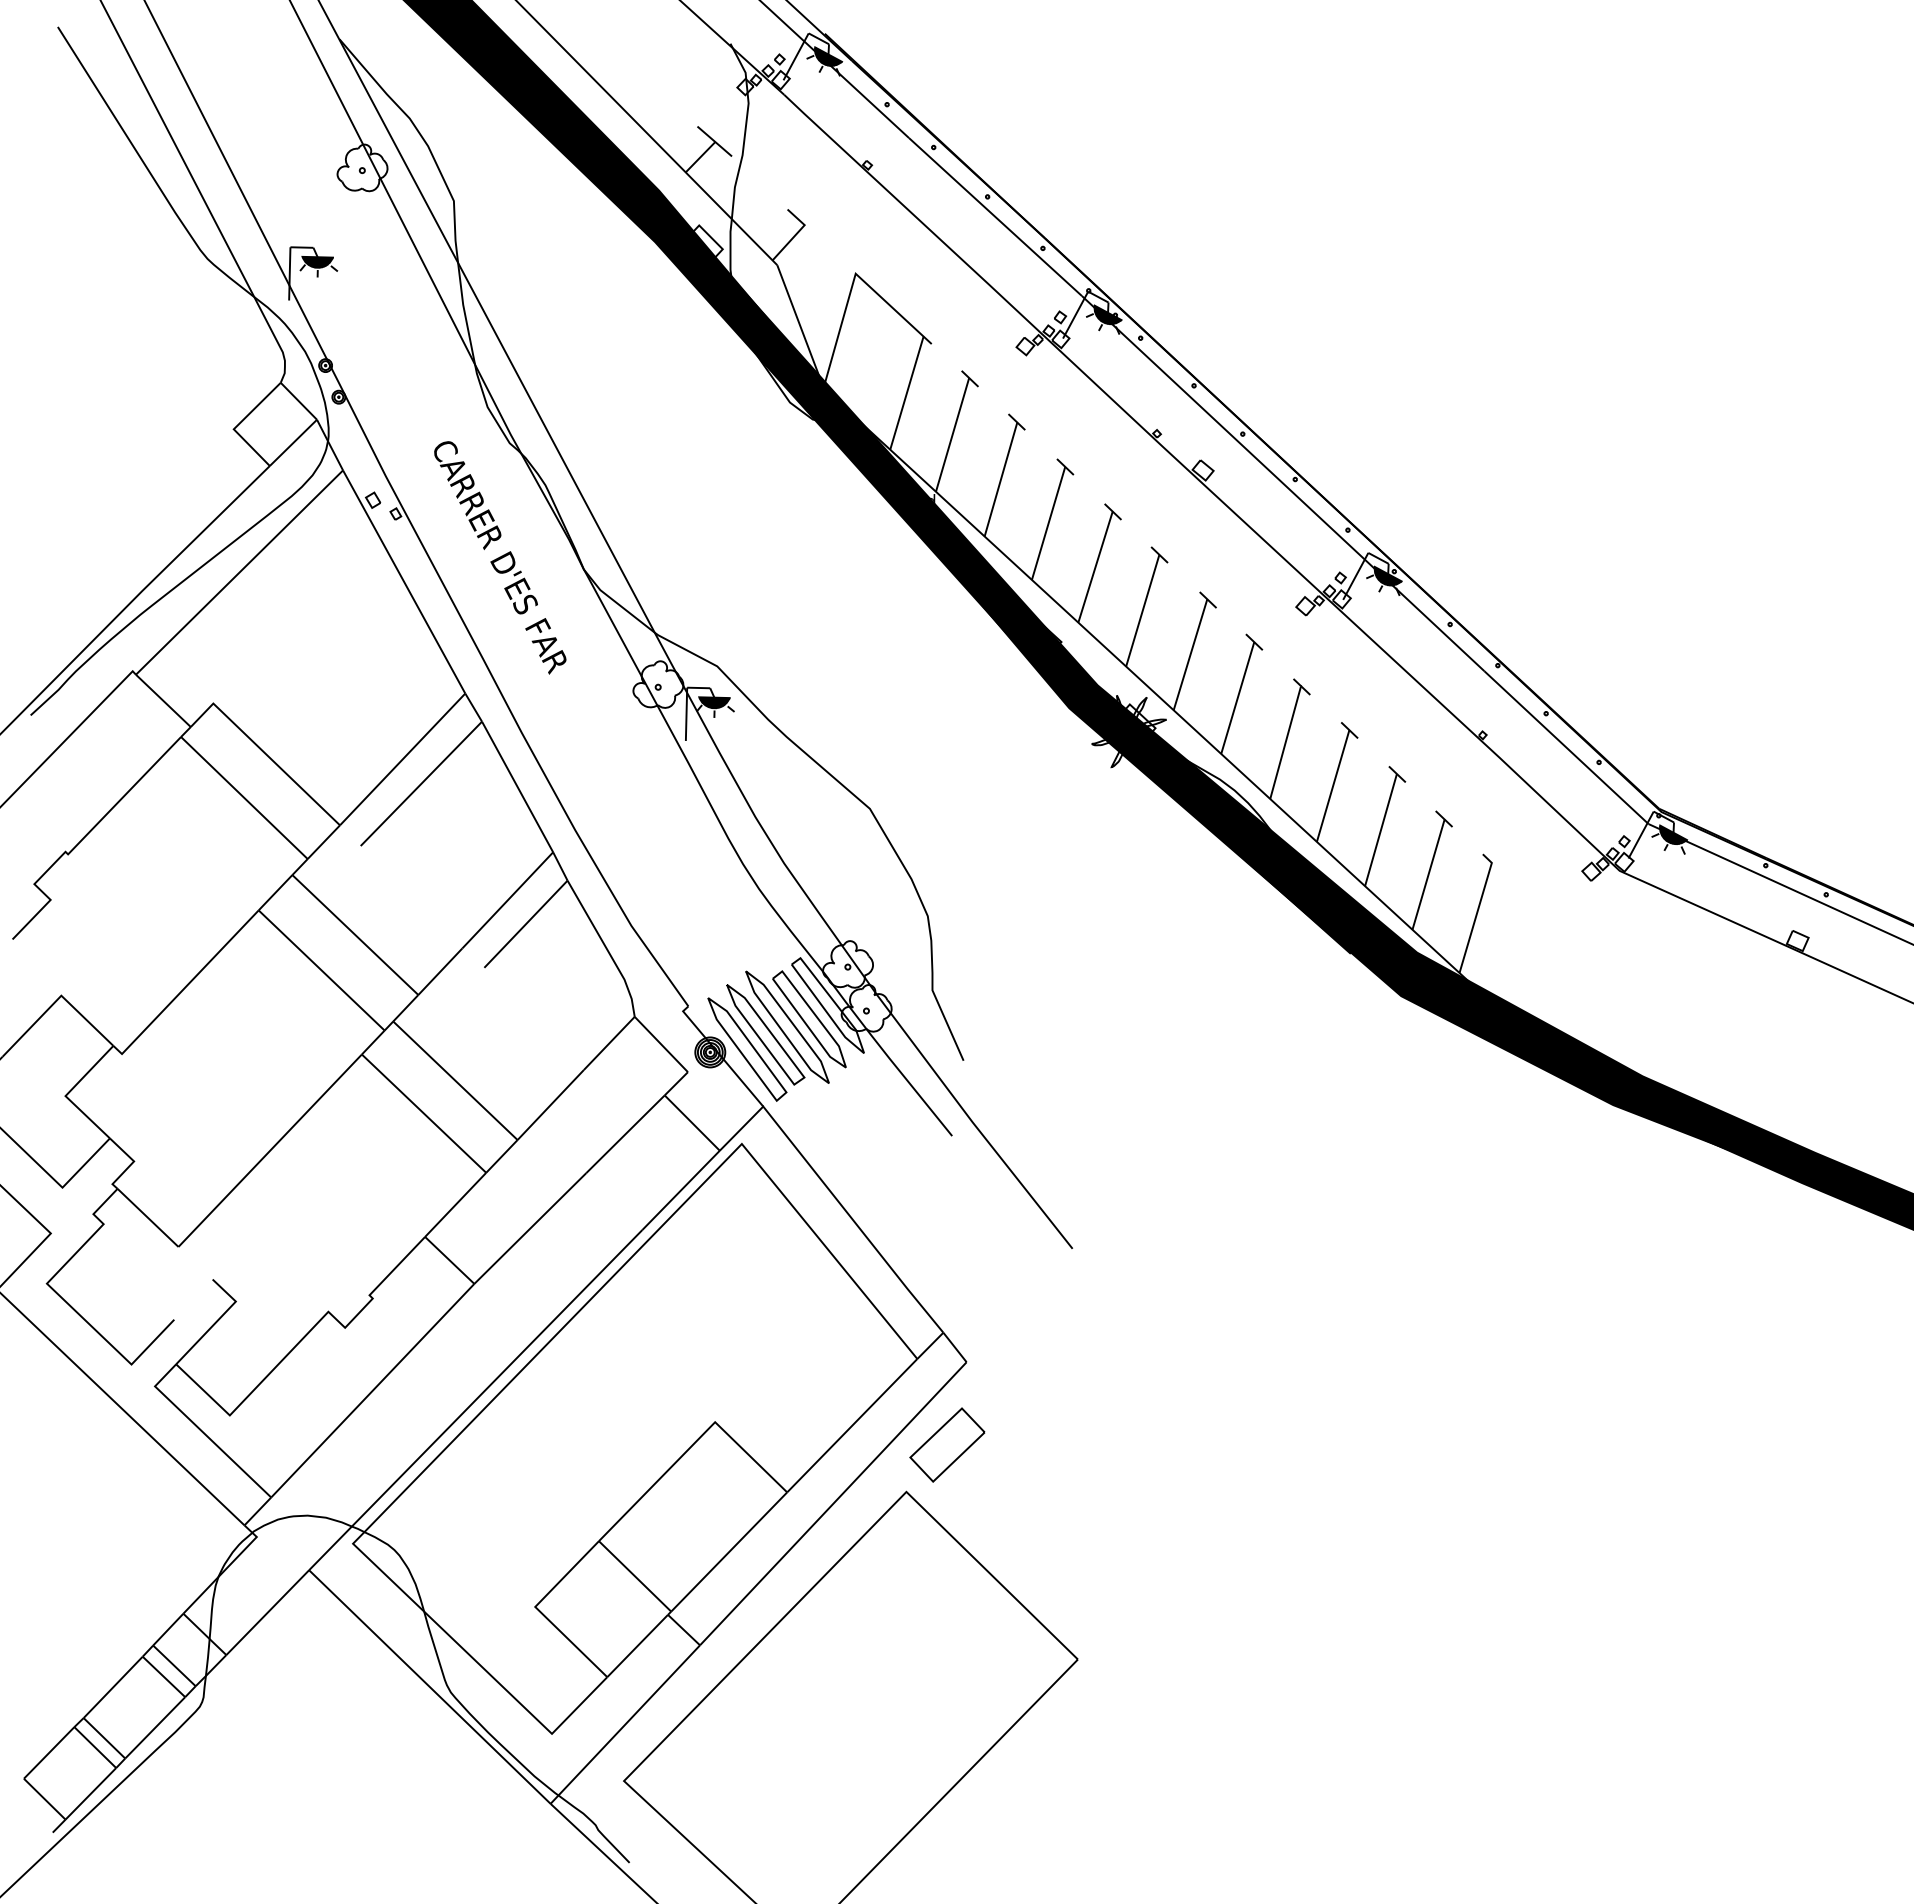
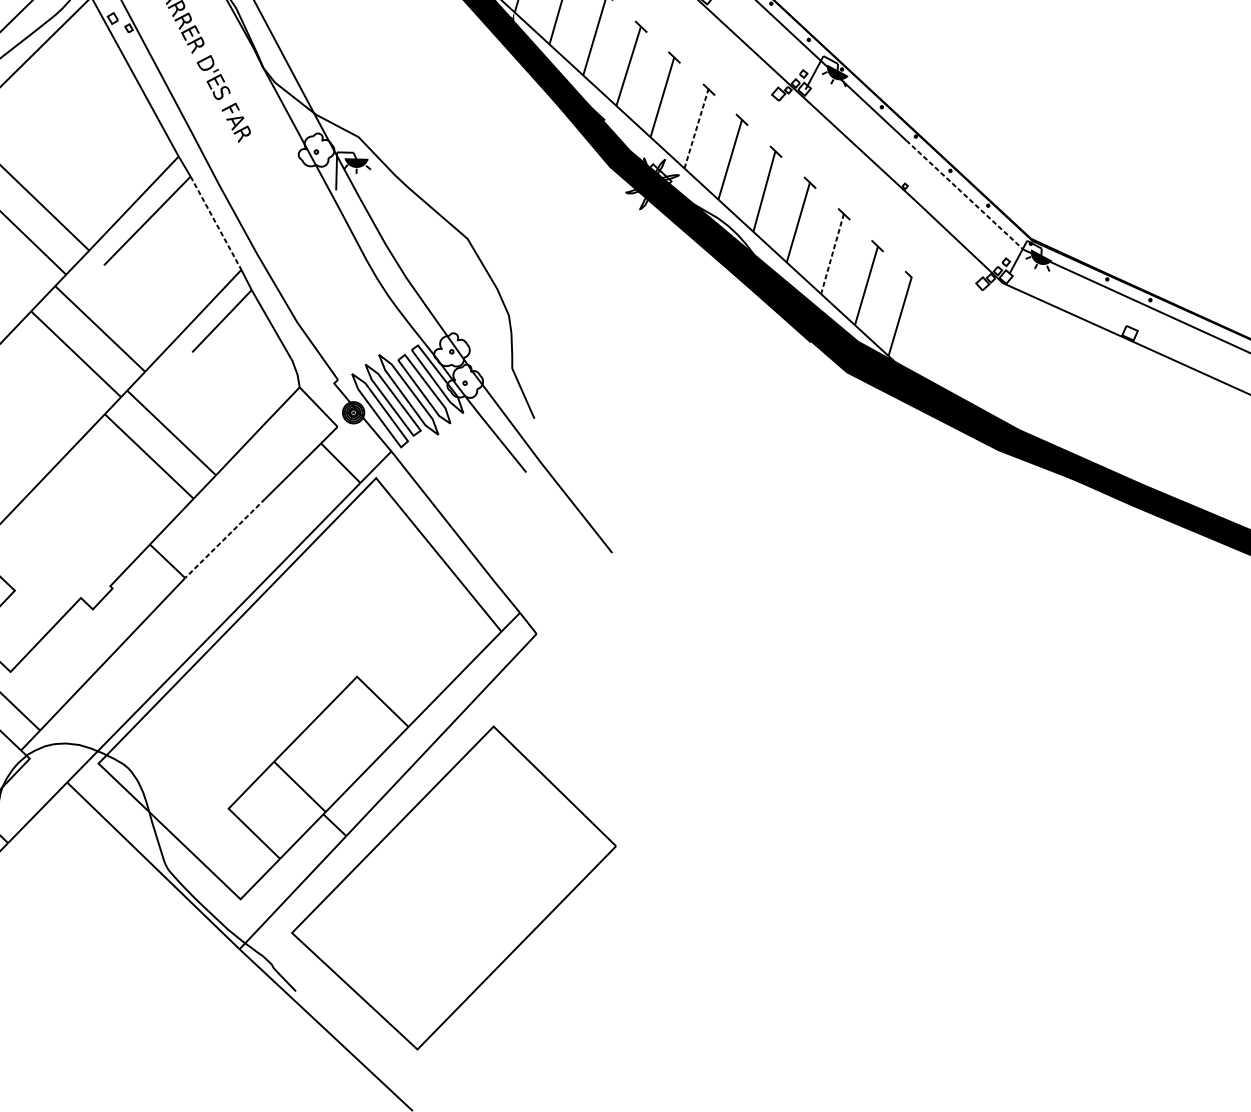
line: (1190, 654) -> (696, 128), solid -> dashed
line: (1566, 747) -> (964, 195), solid -> dashed
line: (517, 787) -> (215, 223), solid -> dashed
line: (1380, 830) -> (832, 254), solid -> dashed
line: (530, 1228) -> (225, 538), solid -> dashed
part: (947, 1444) -> (522, 692), removed

